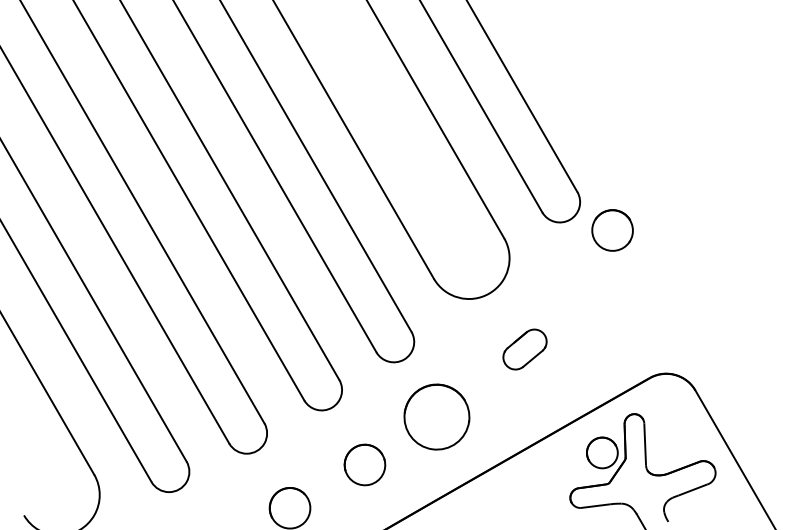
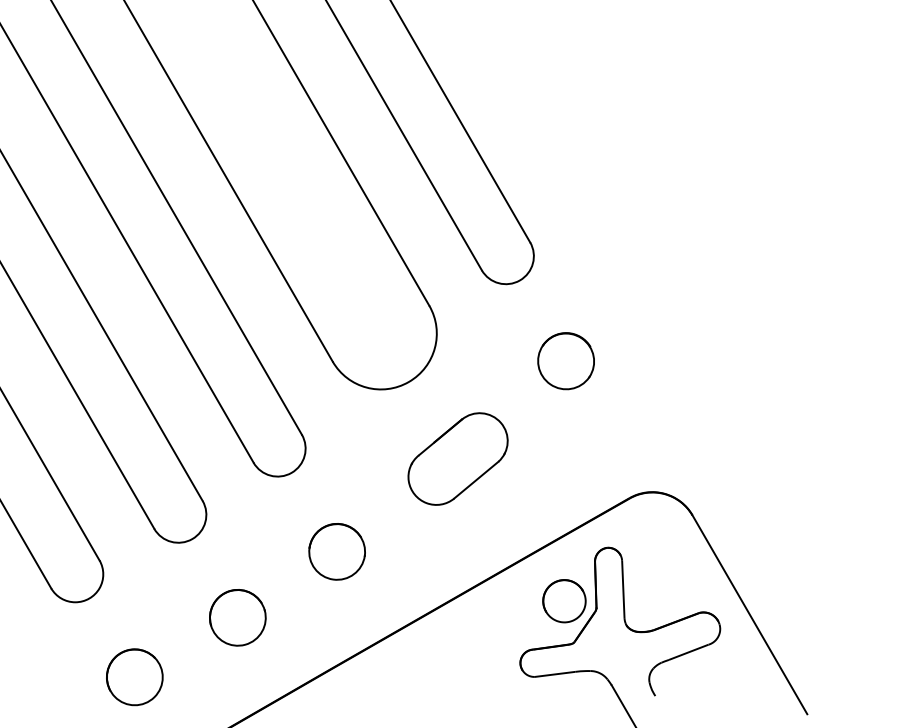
part: (612, 230) -> (566, 361), moved
part: (524, 349) -> (457, 458), size x1.67
part: (437, 416) -> (337, 551), size x0.62

